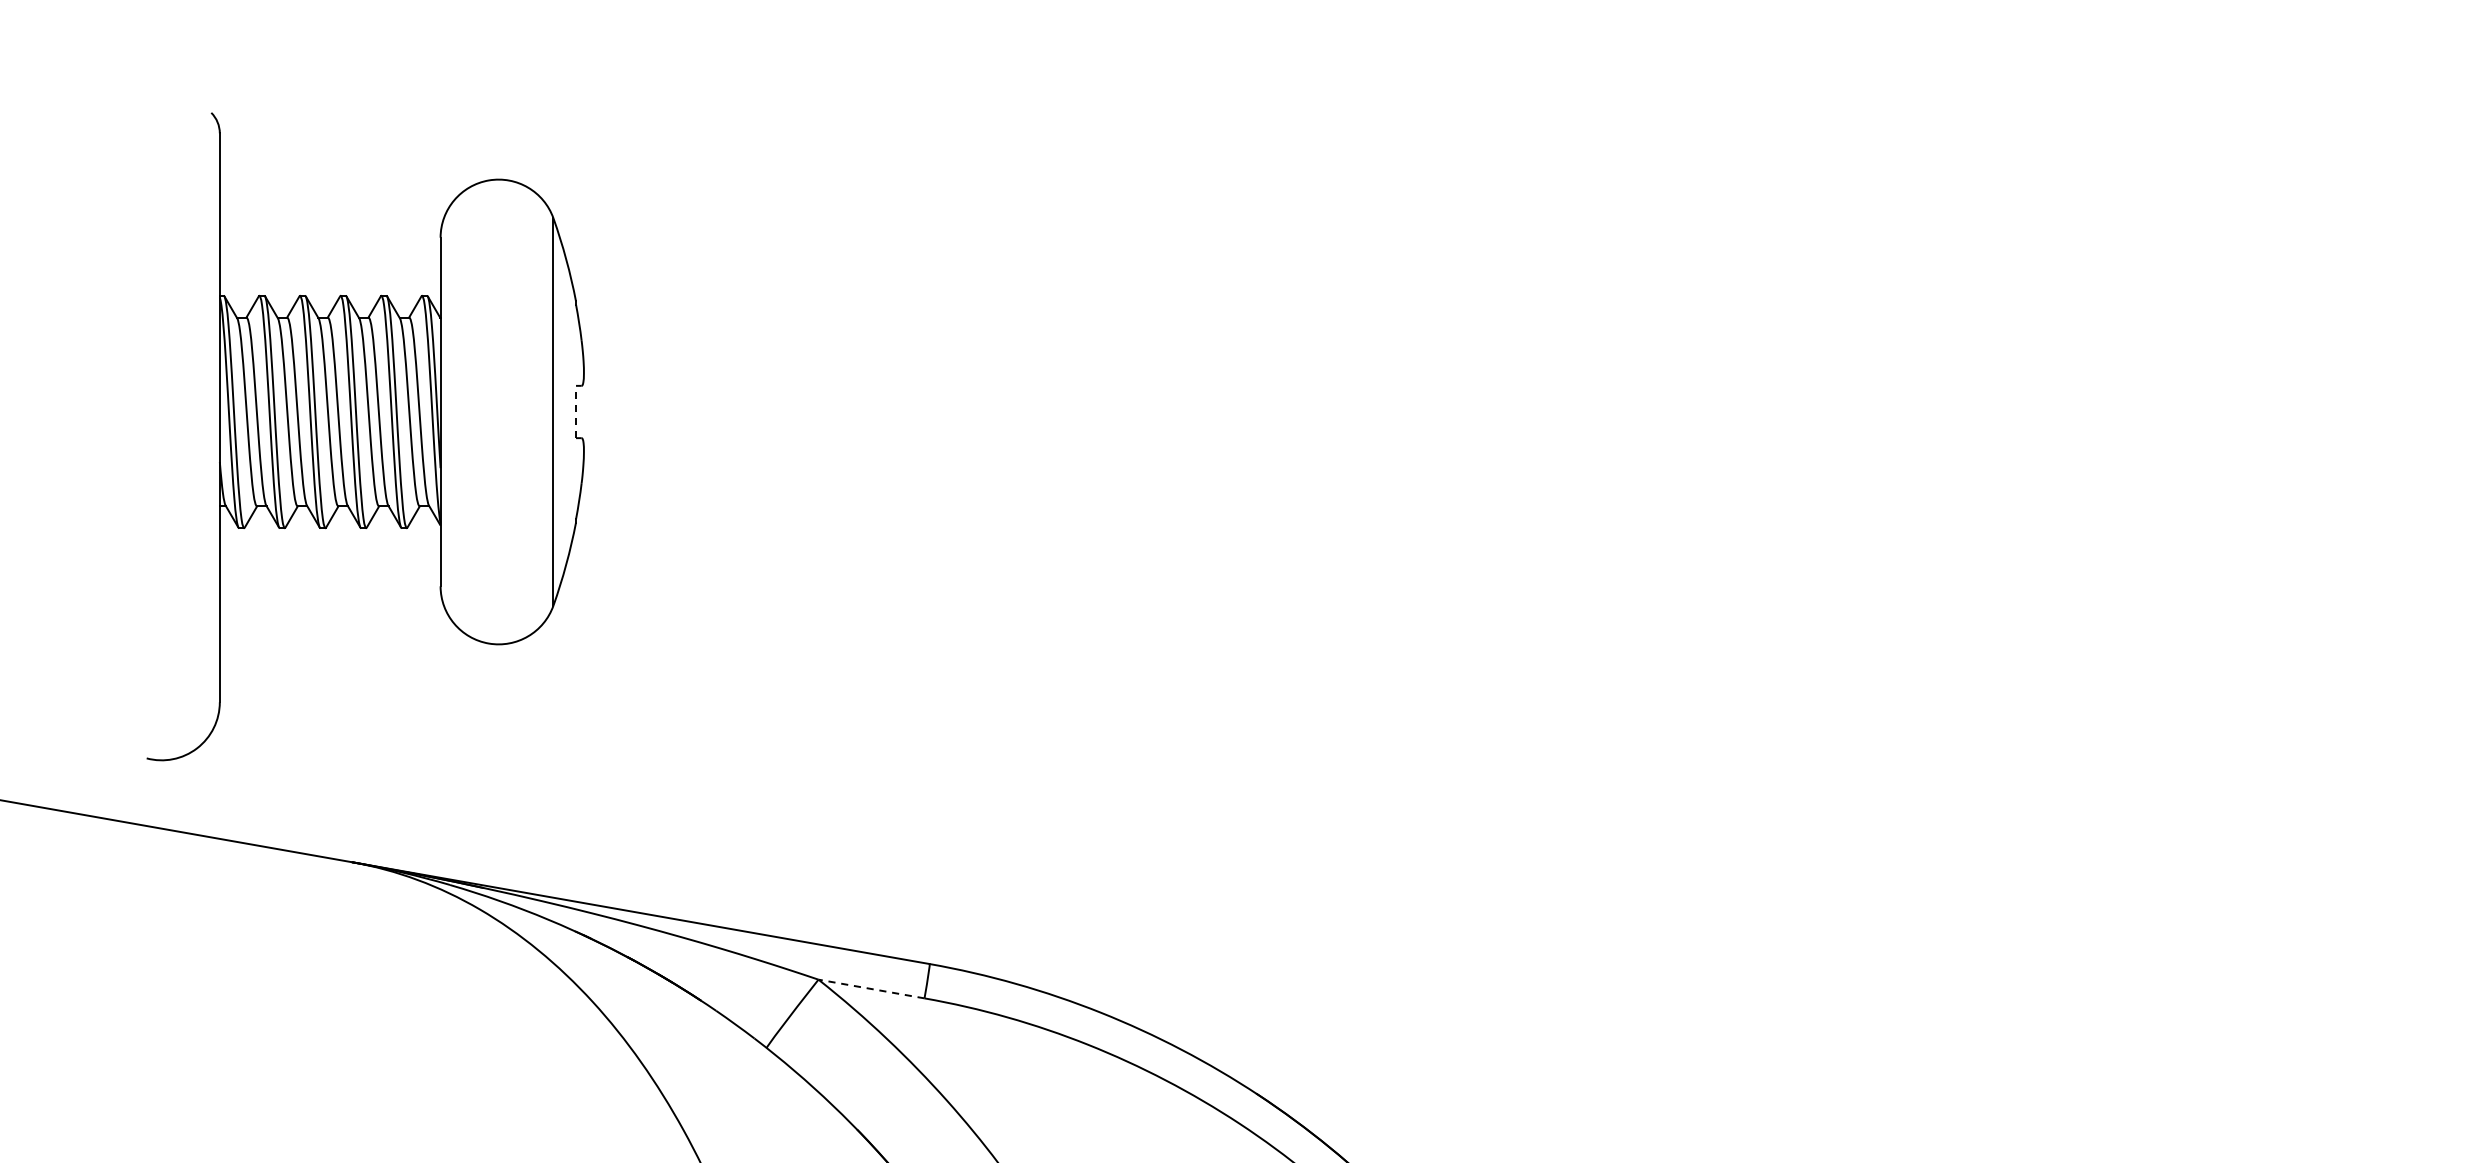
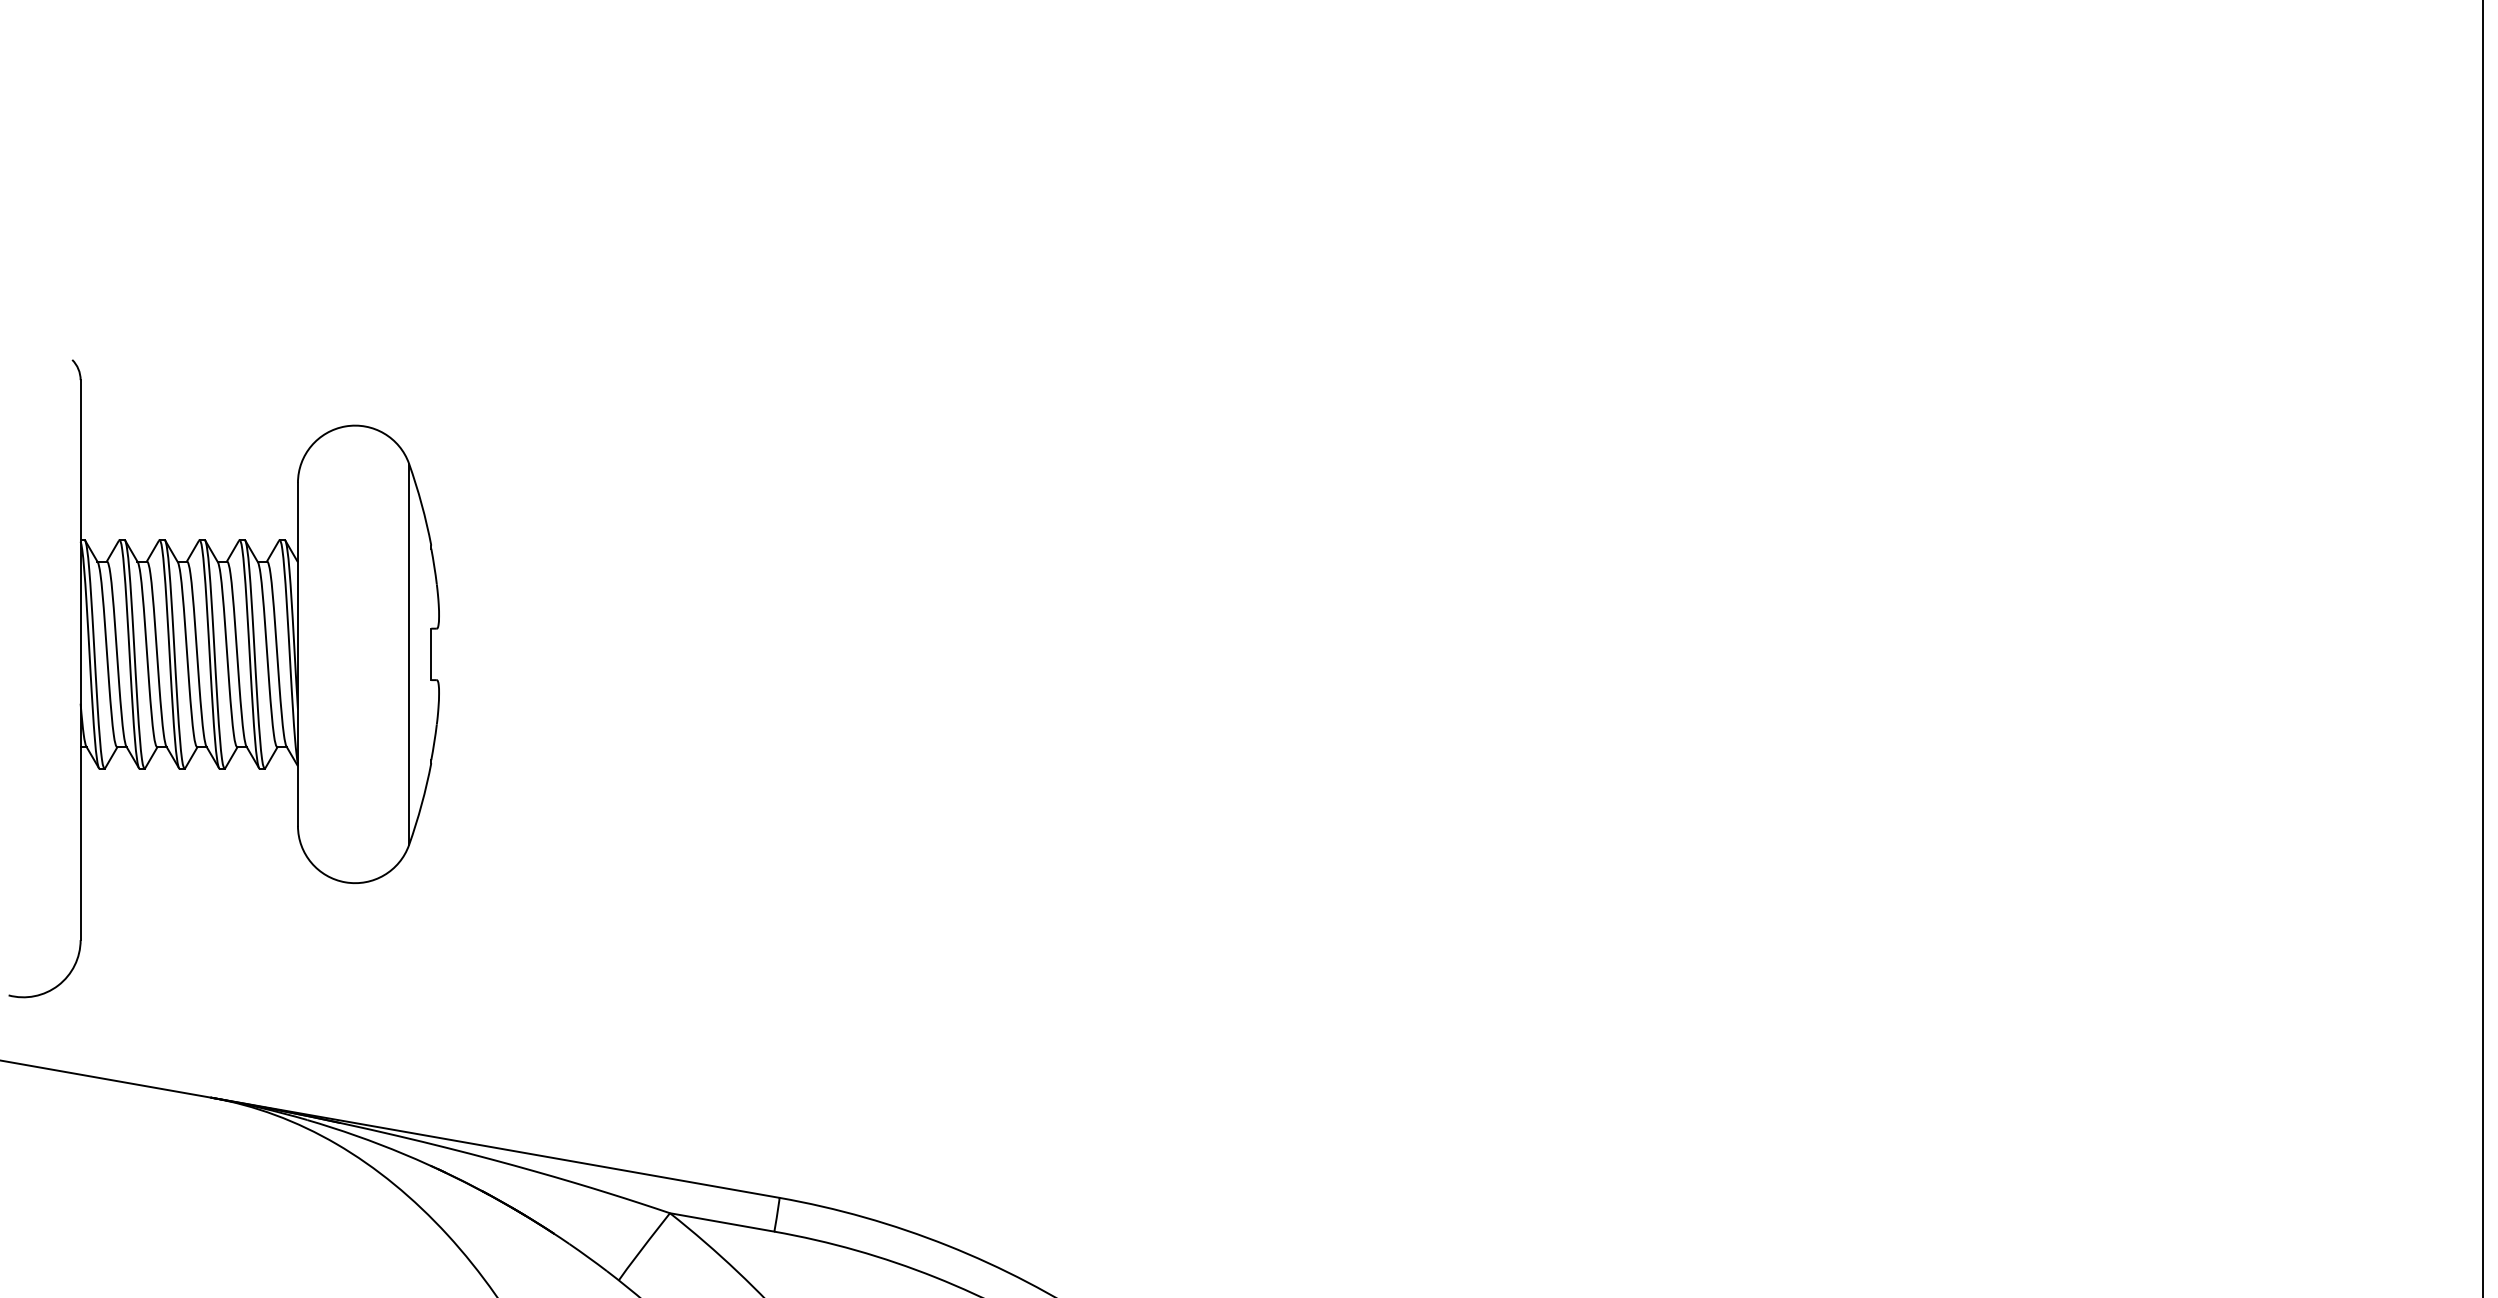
line: (576, 412) -> (431, 654), dashed -> solid
line: (871, 989) -> (722, 1222), dashed -> solid

